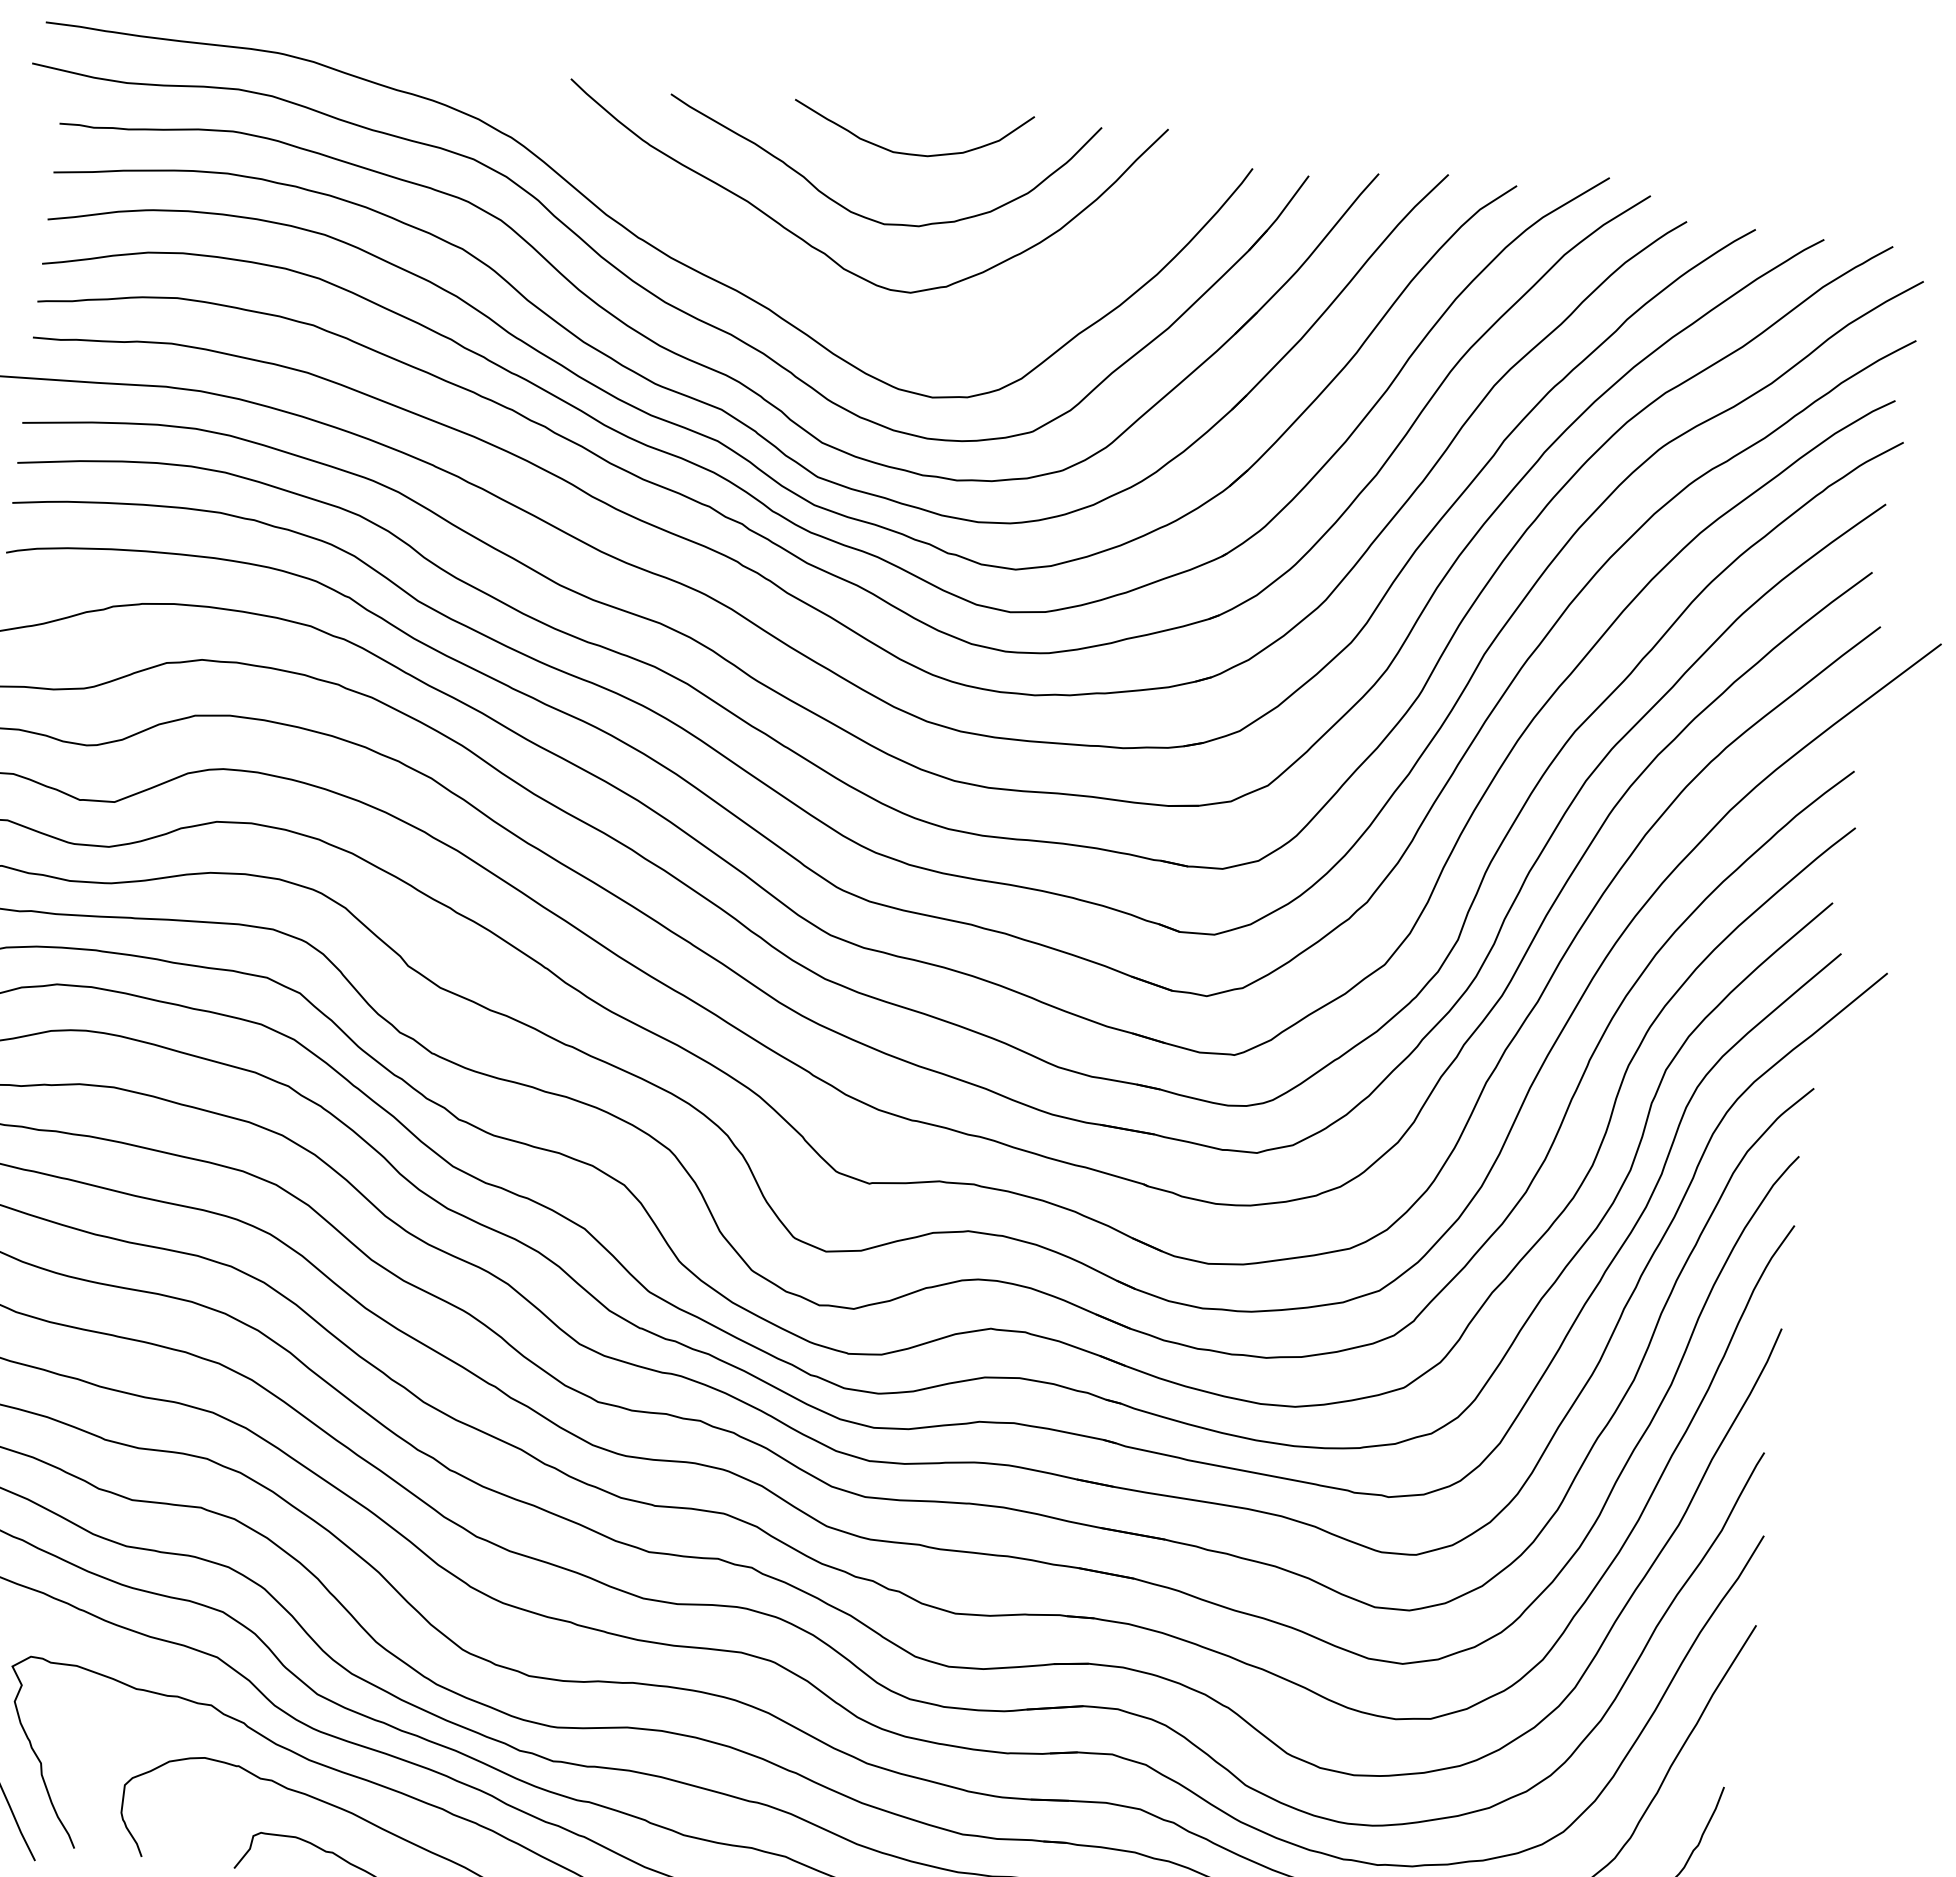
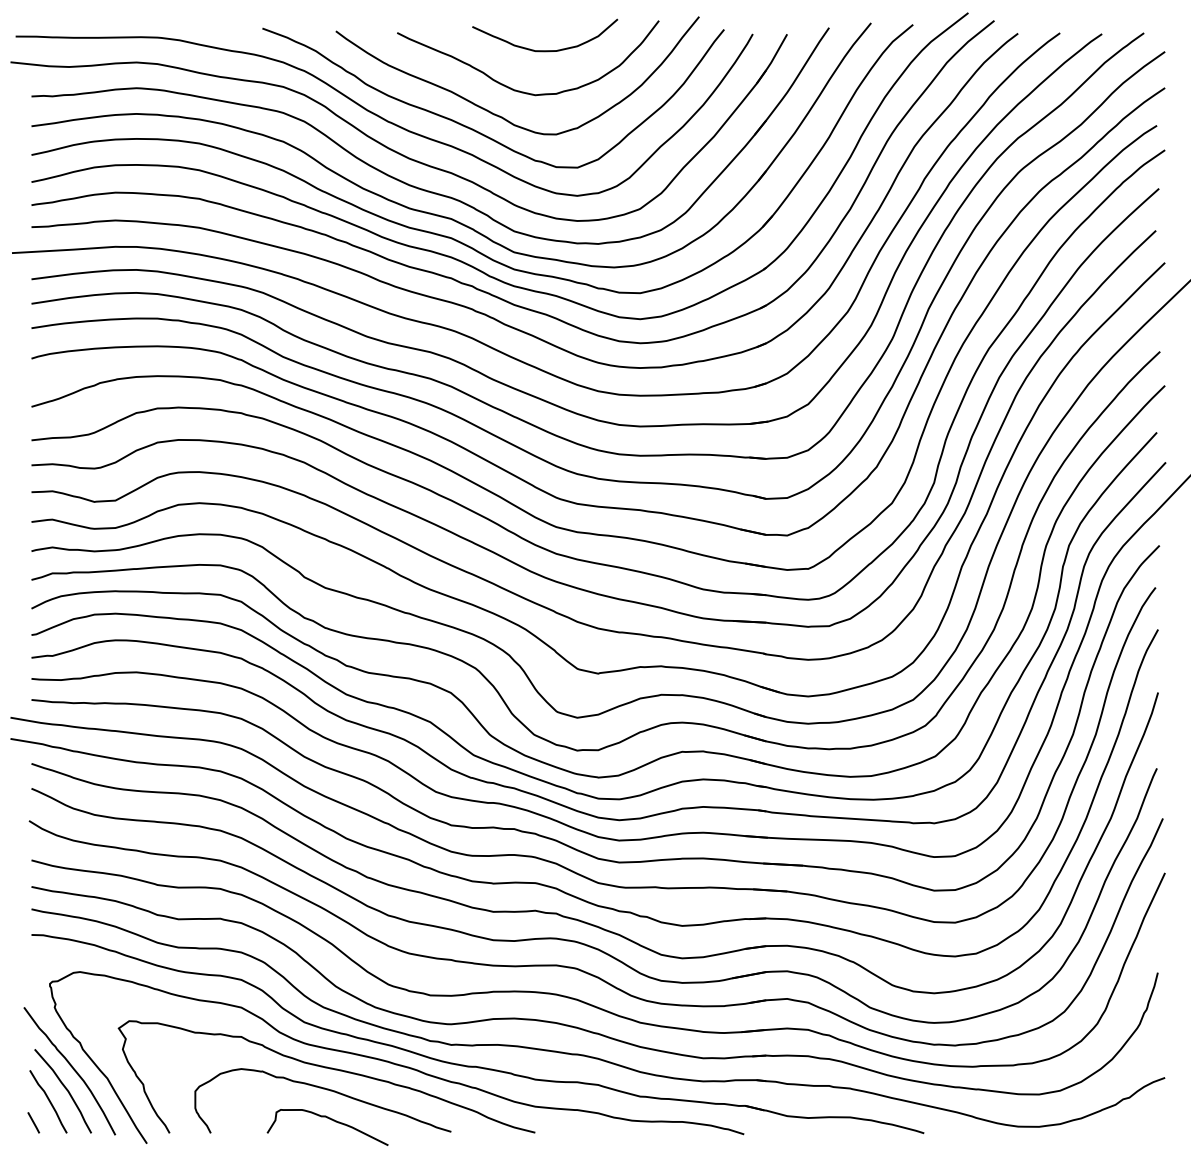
curve: (780, 269) -> (476, 130), added

